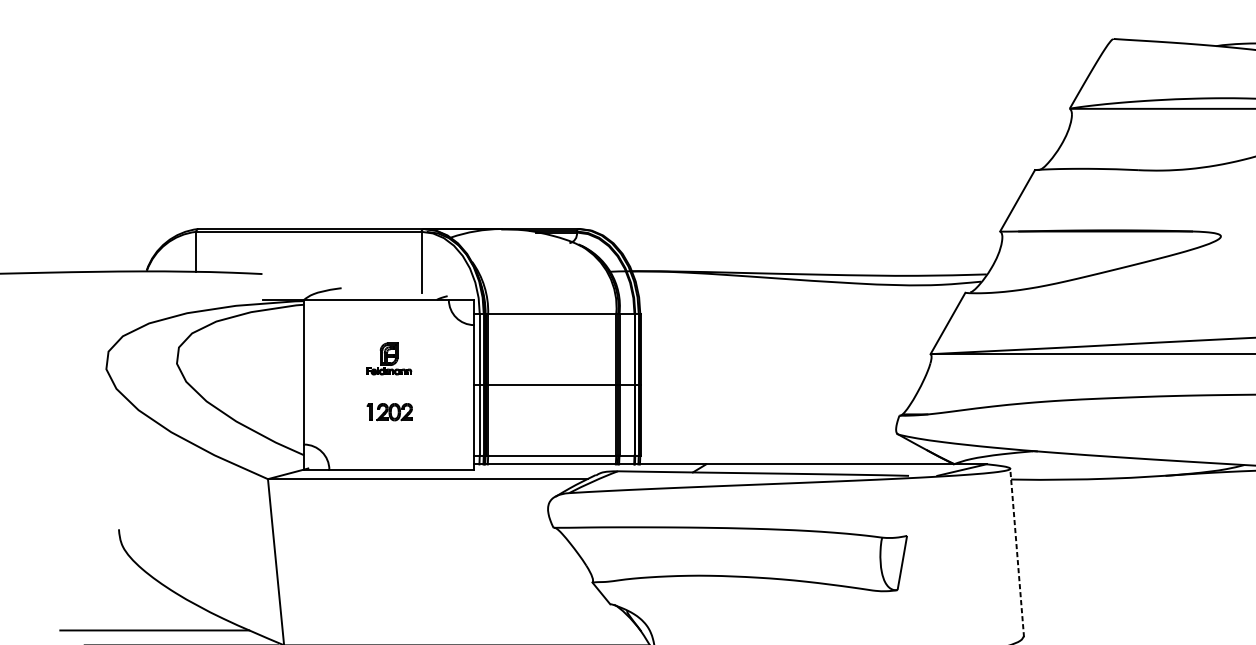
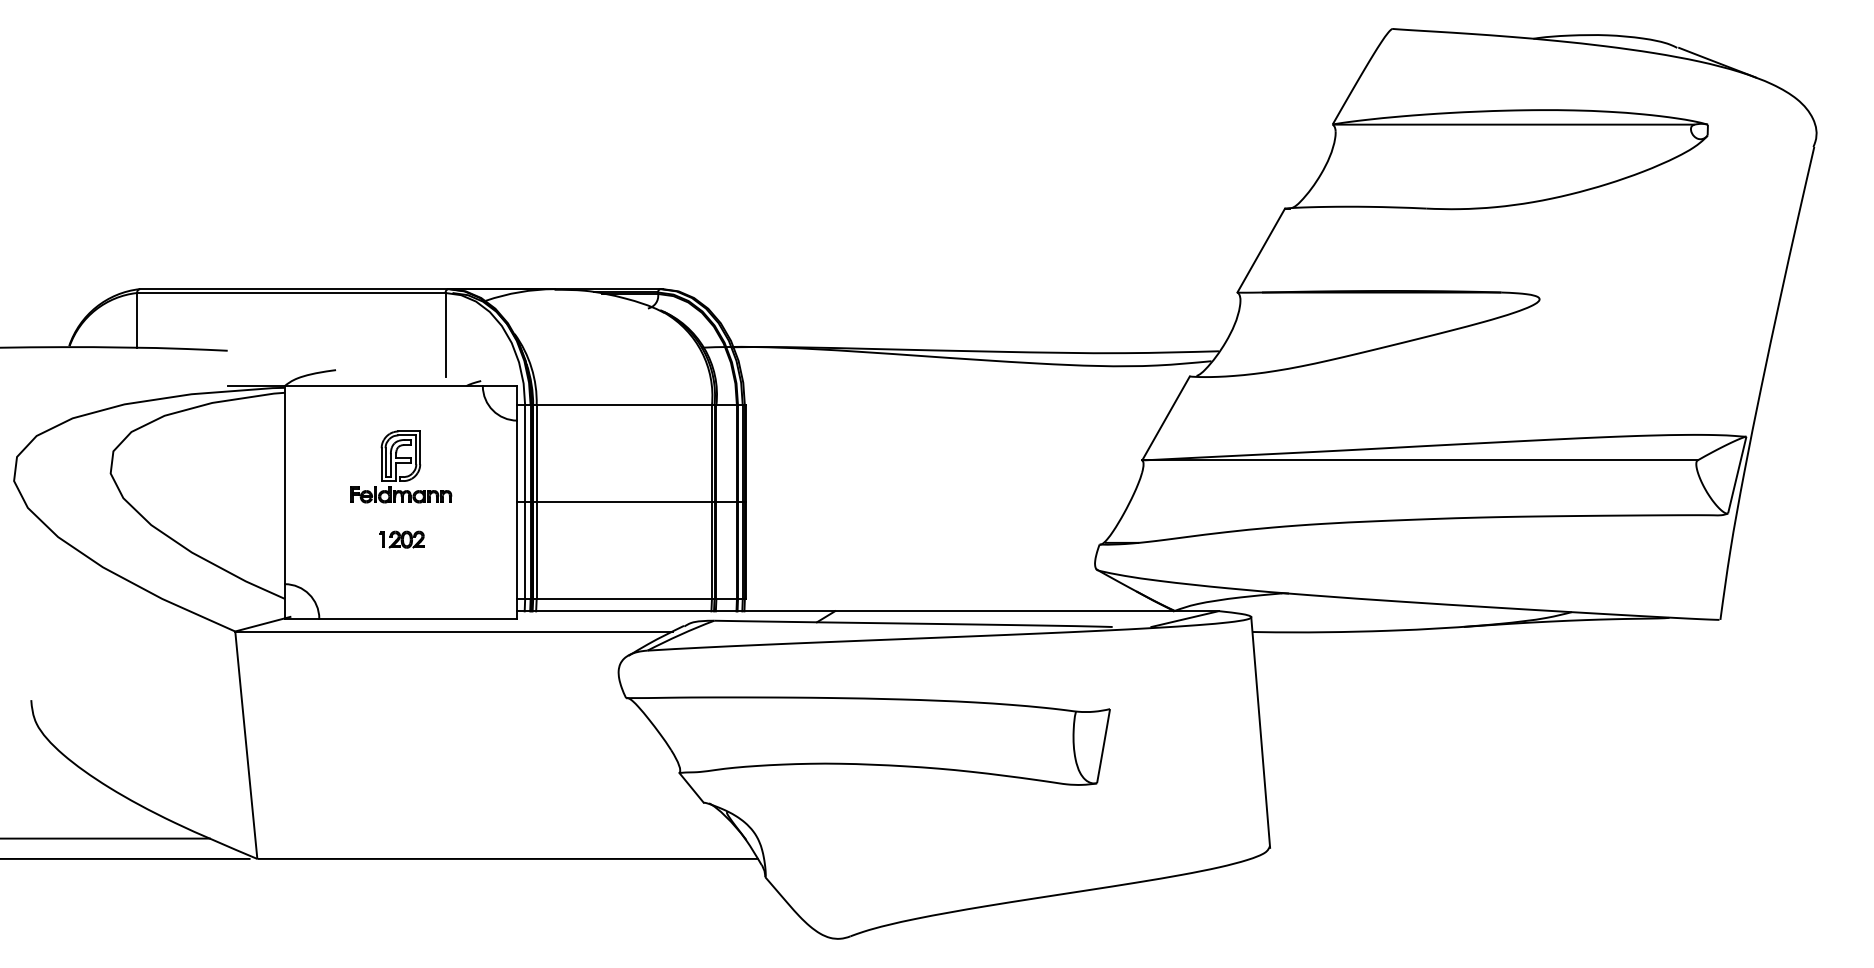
part: (389, 358) -> (401, 466), size x1.67
part: (389, 411) -> (401, 539), size x0.71
line: (1017, 552) -> (1260, 732), dashed -> solid

